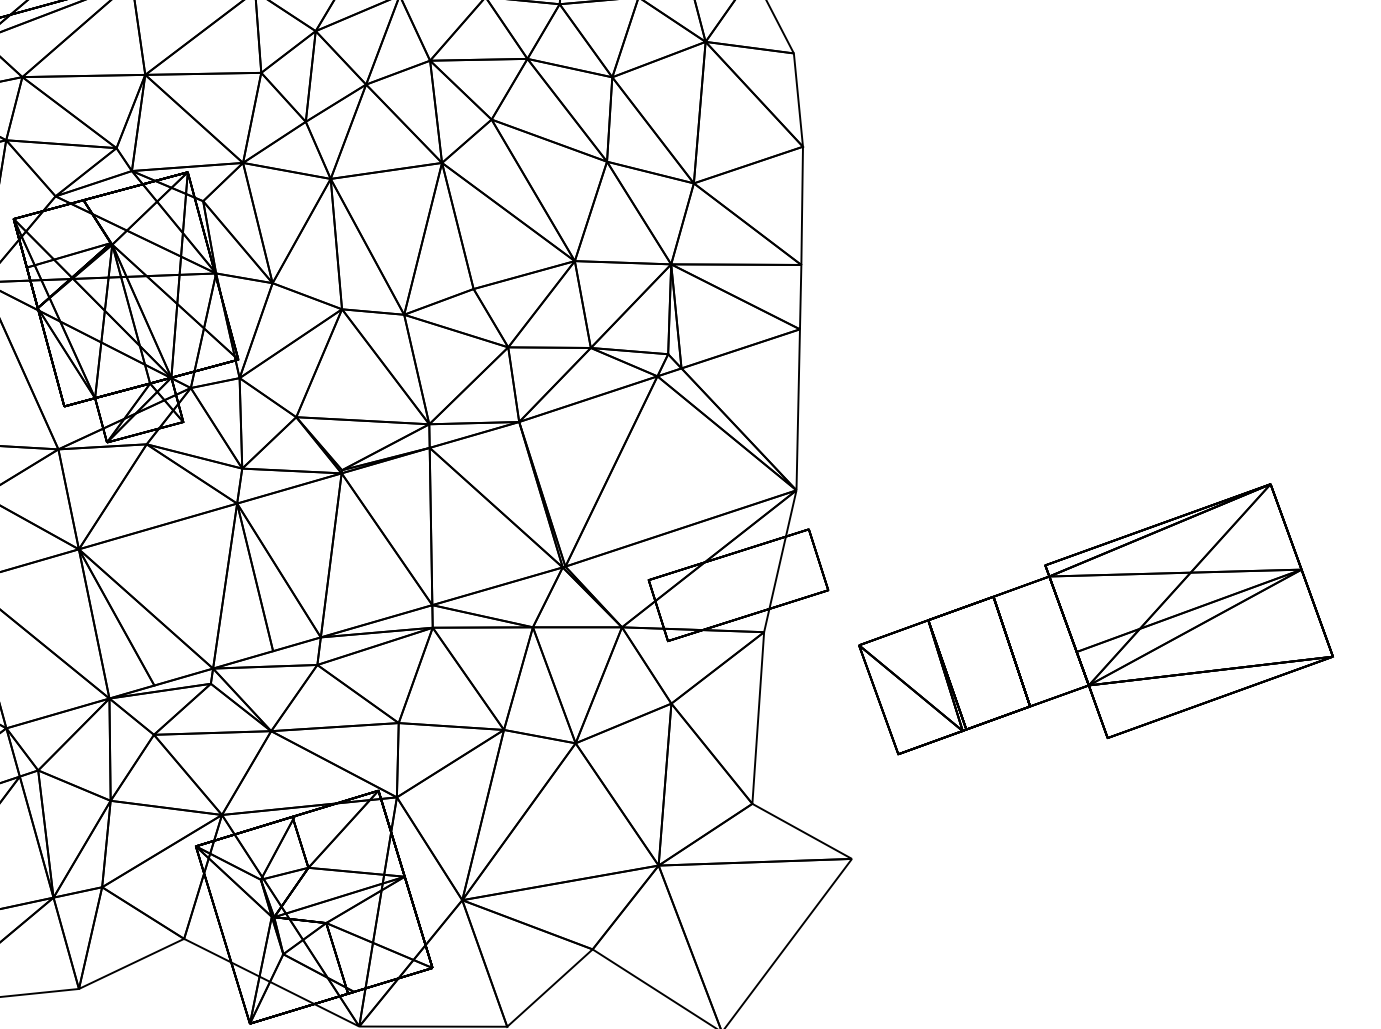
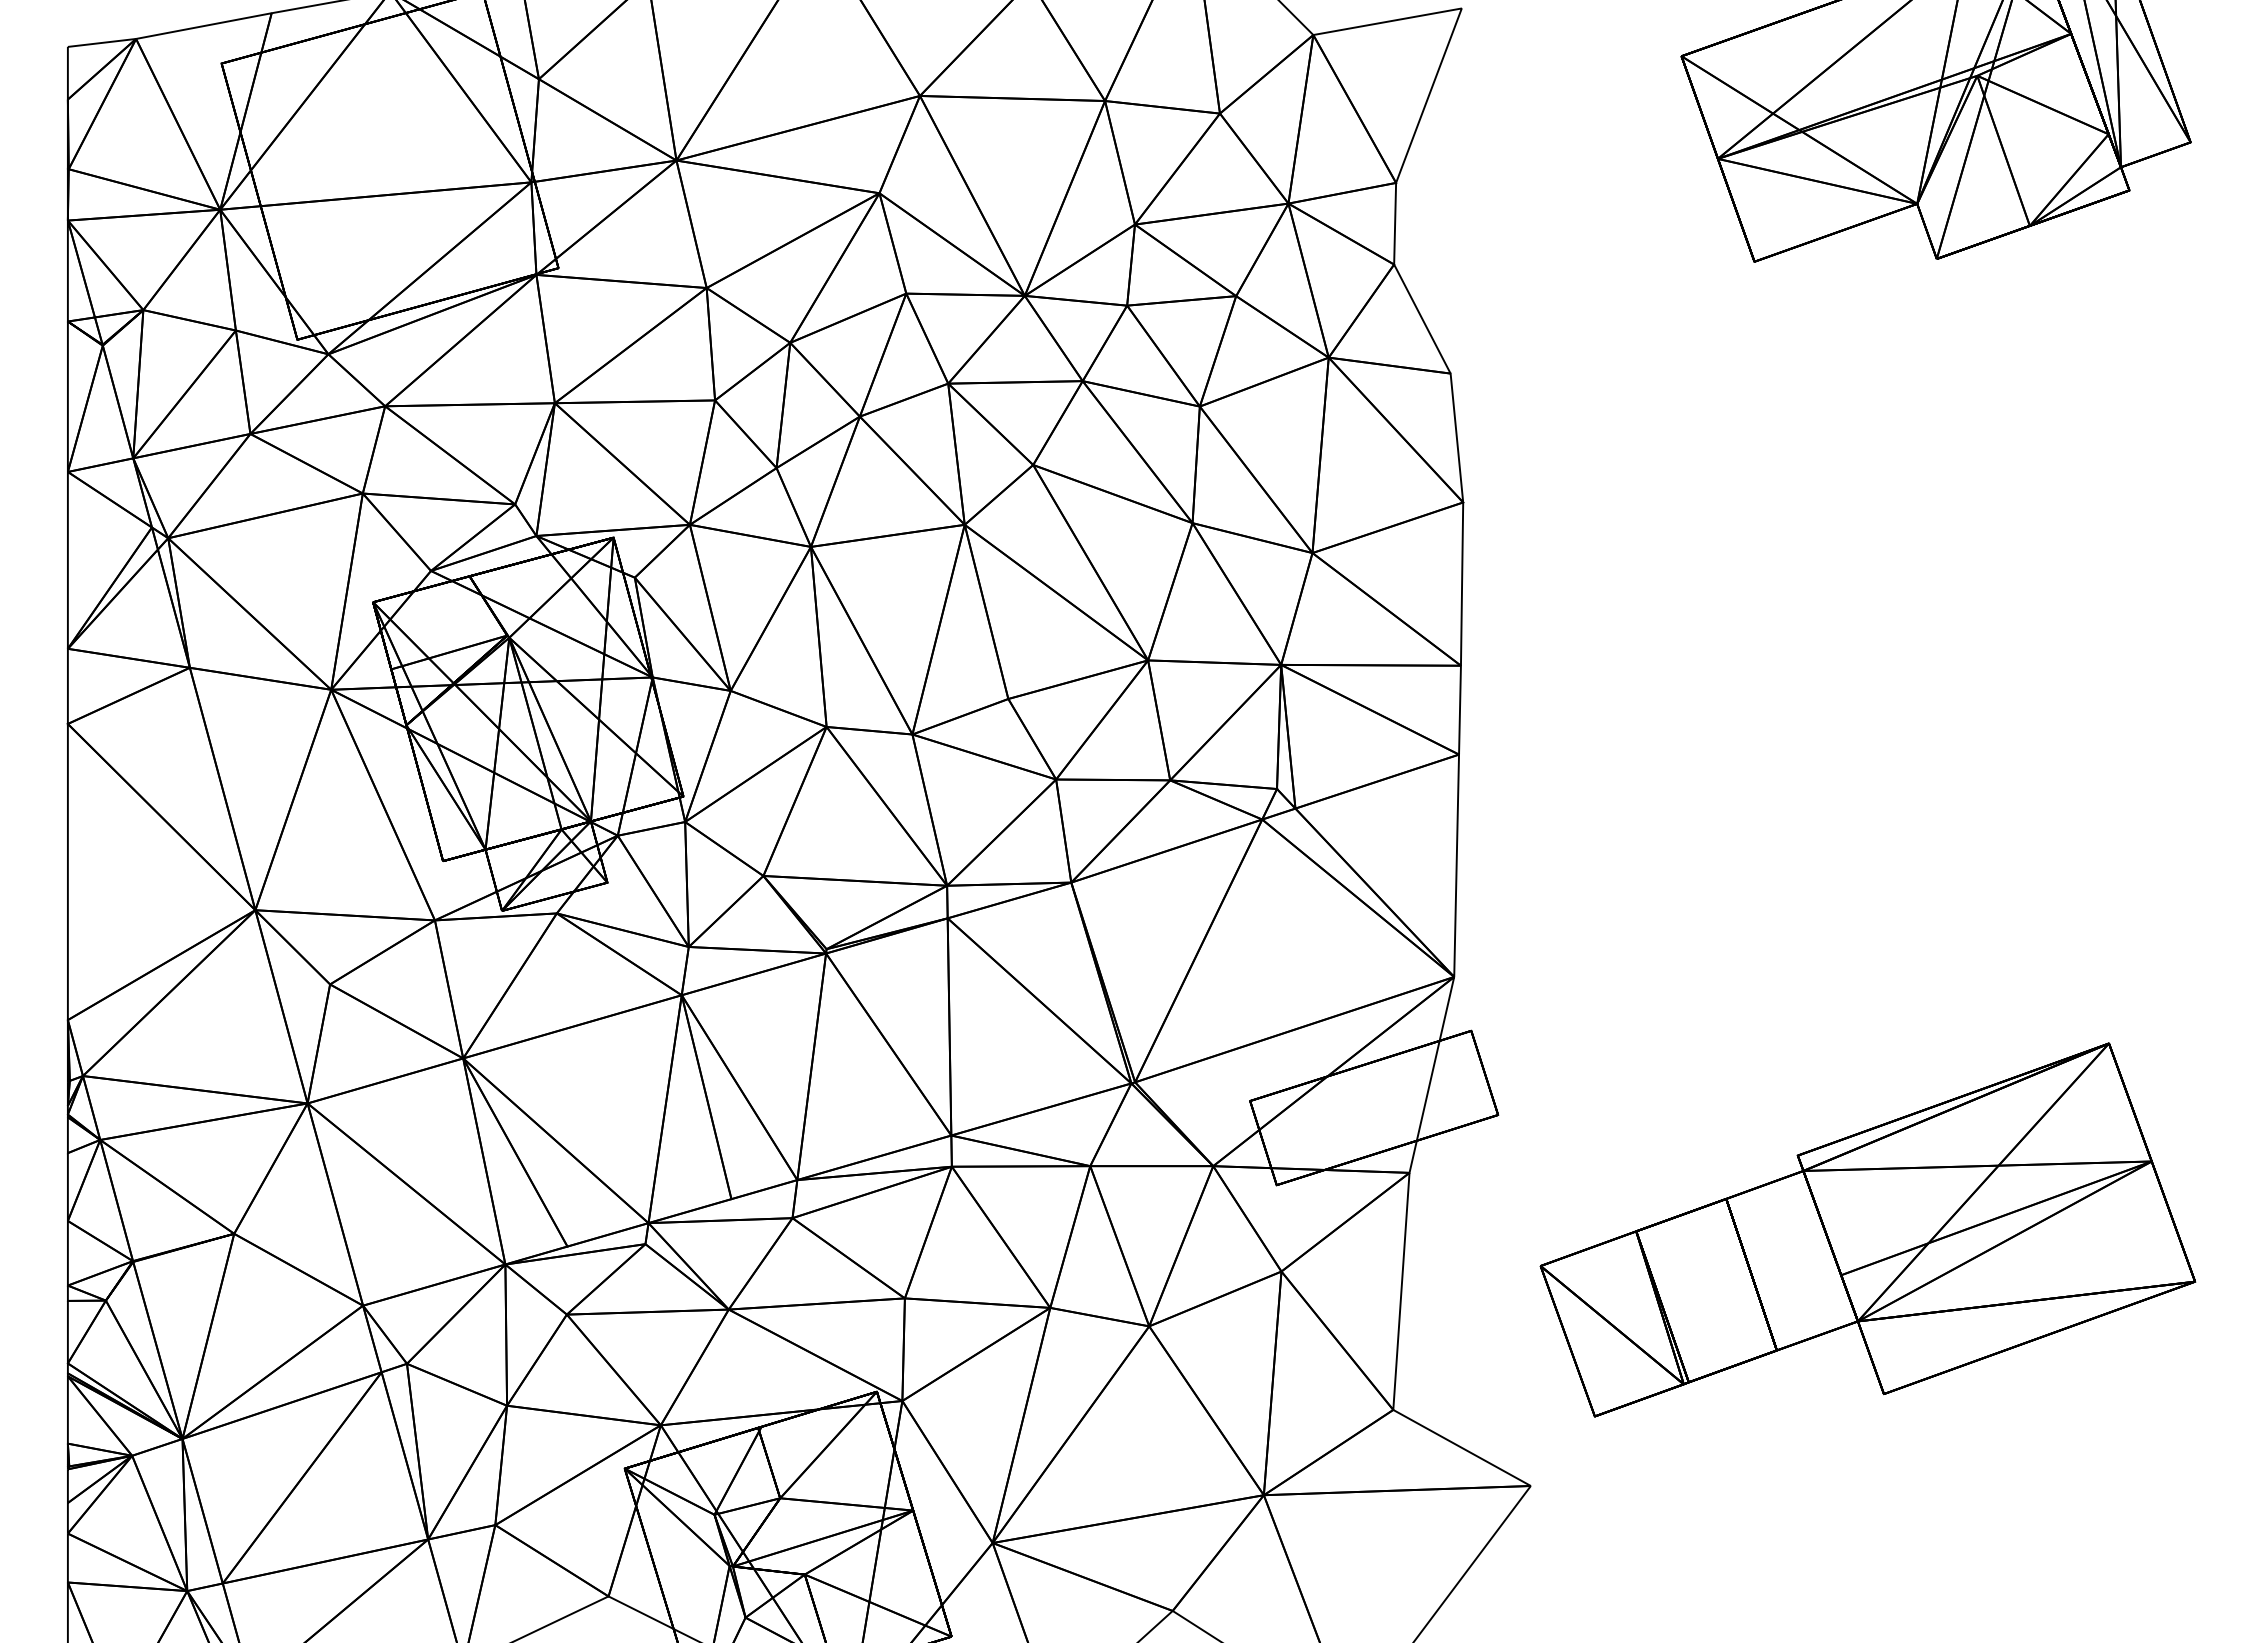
part: (1095, 618) -> (1867, 1229), moved

